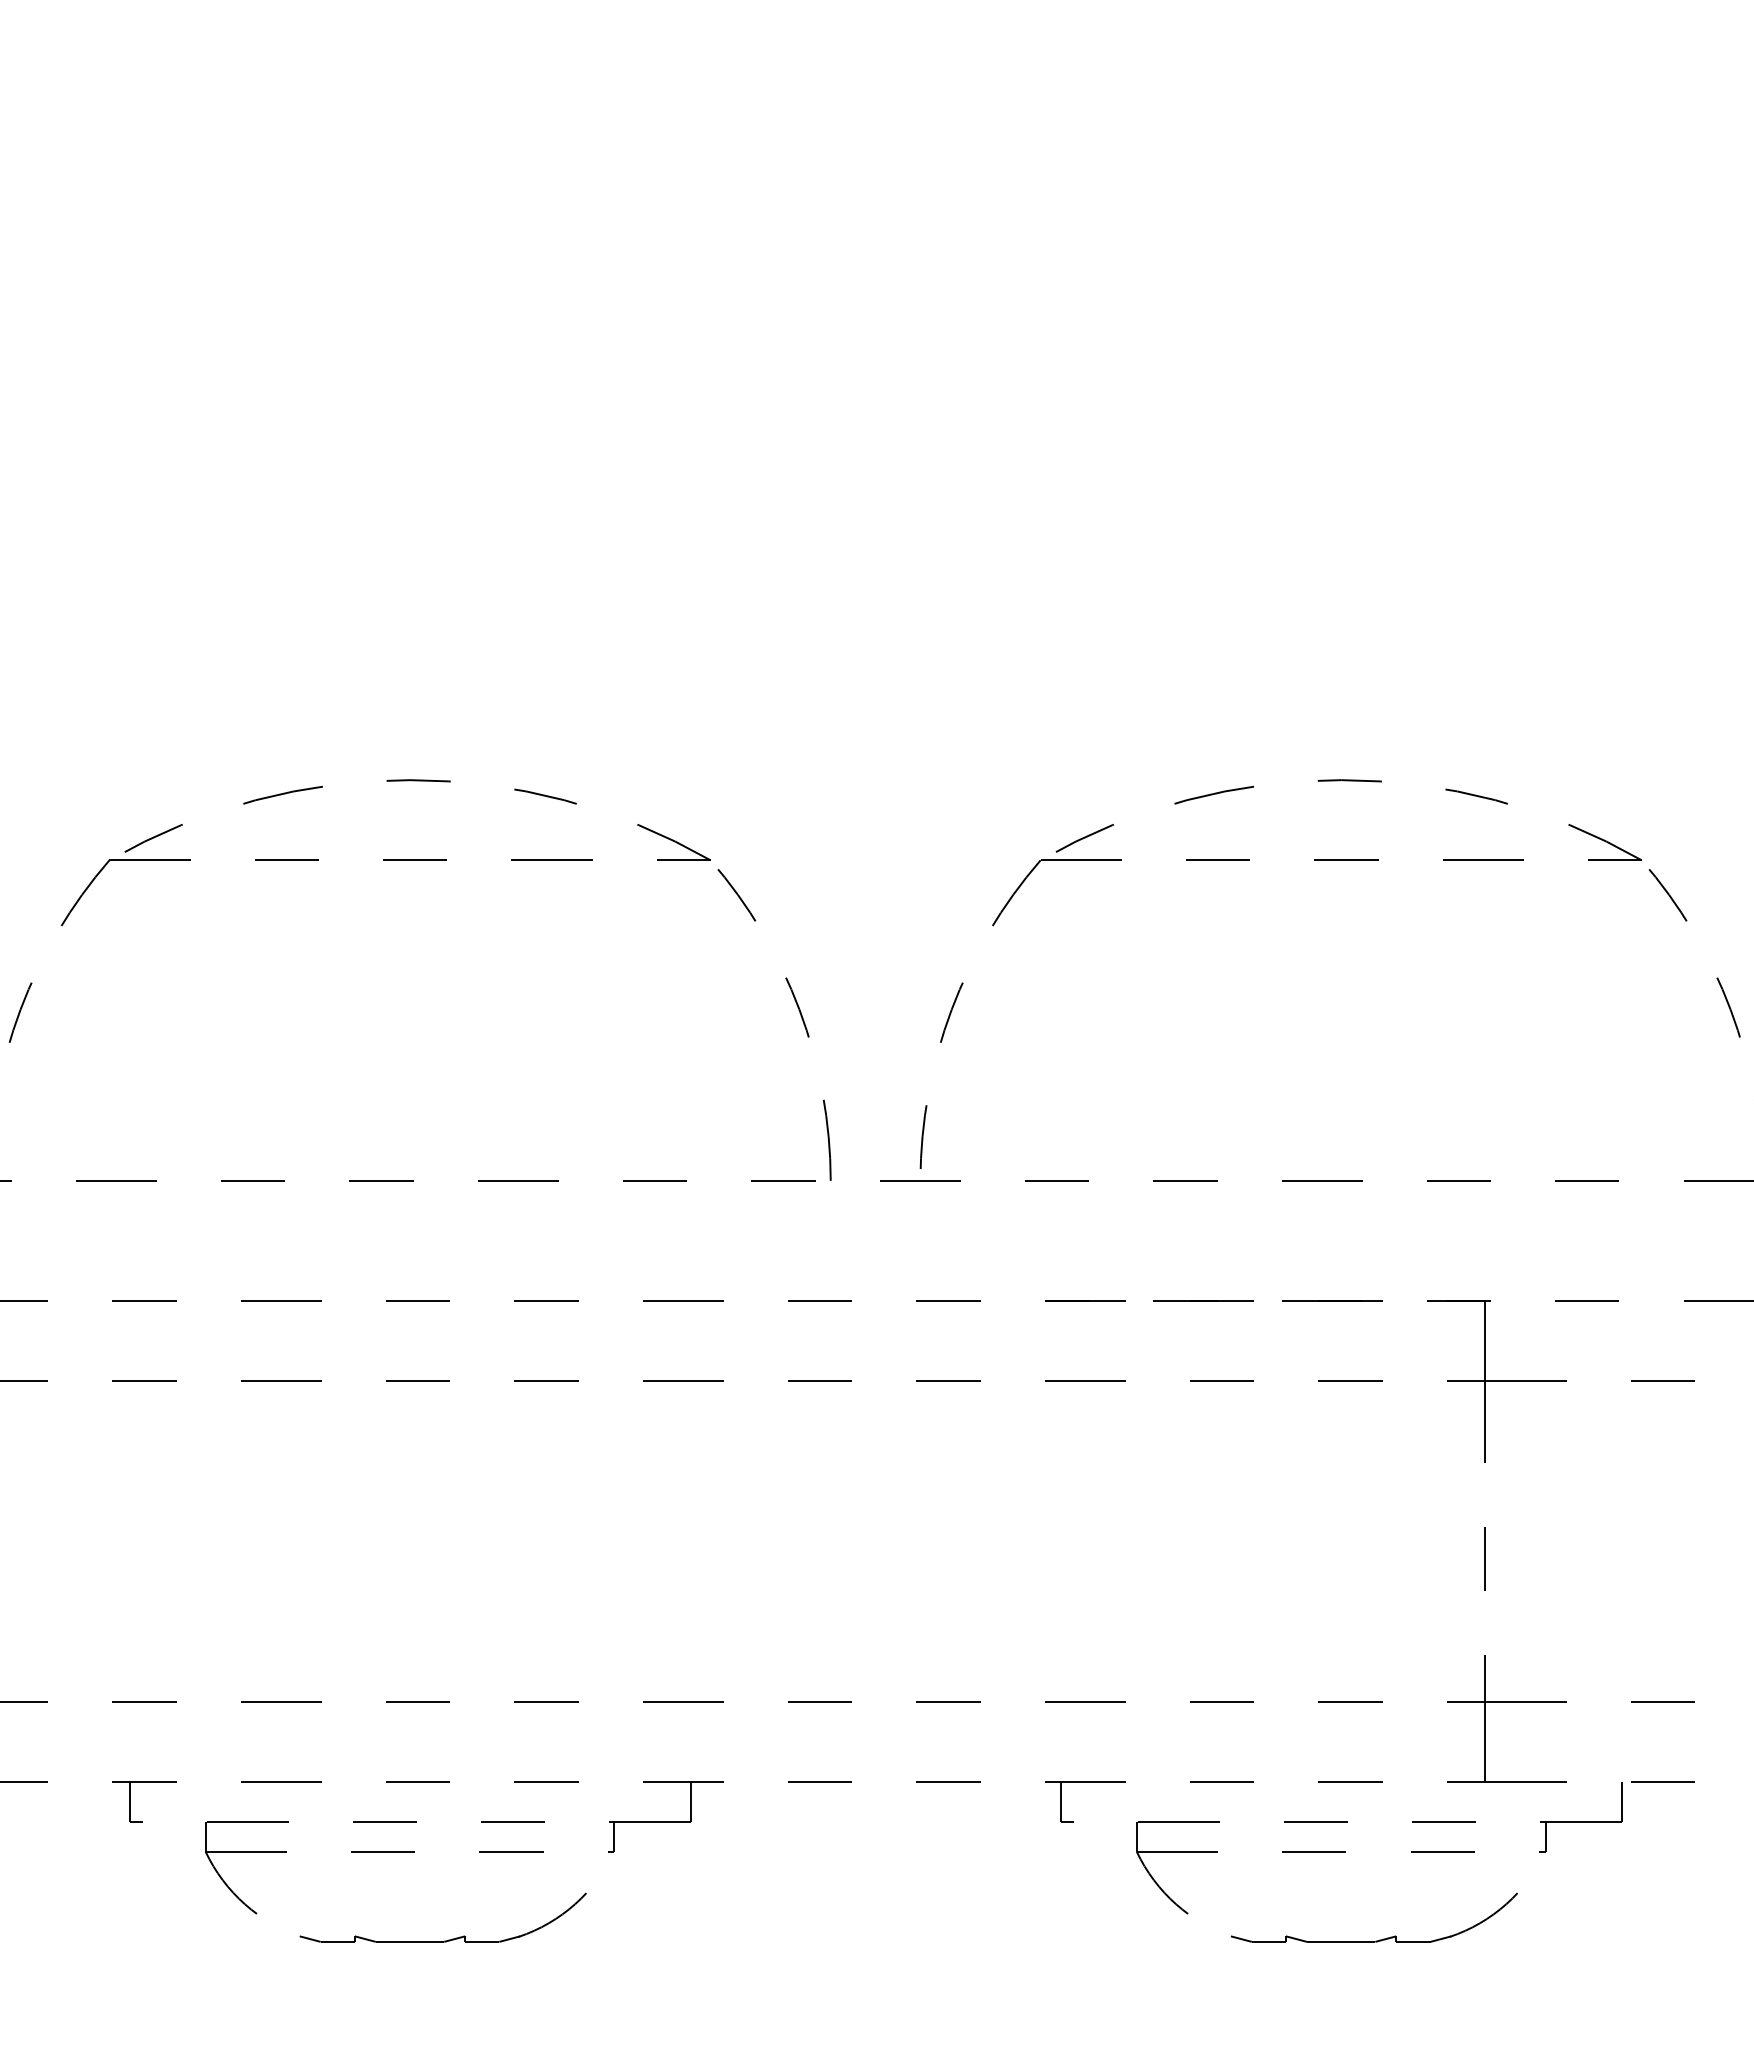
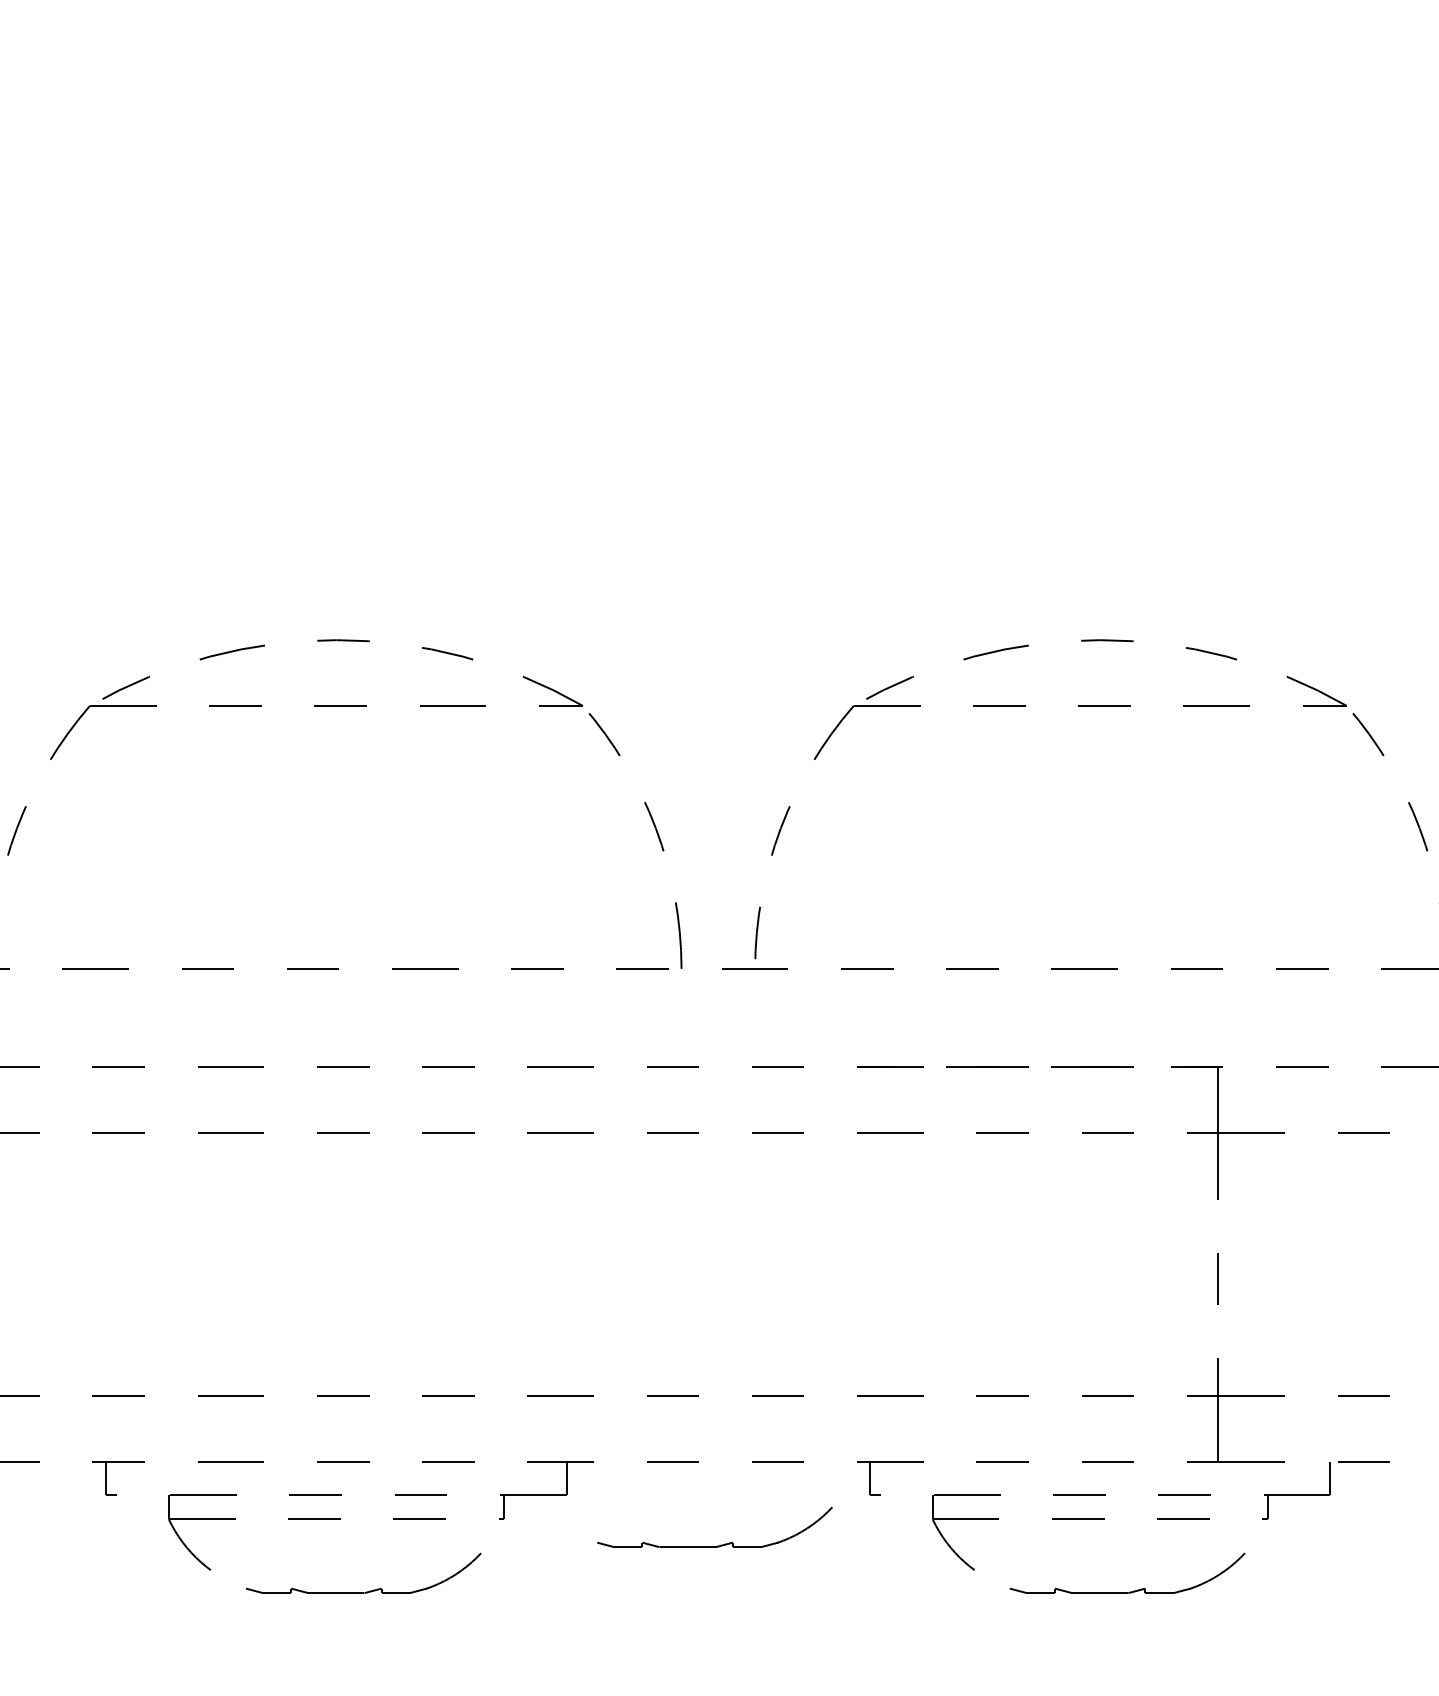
part: (876, 1883) -> (719, 1545), added

